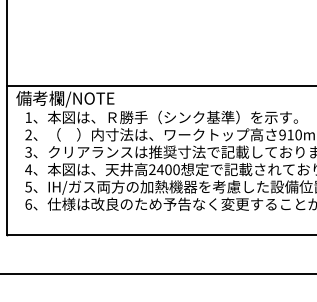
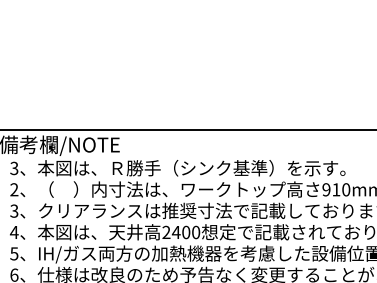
text: (28, 117) -> (14, 168), 1 -> 3

